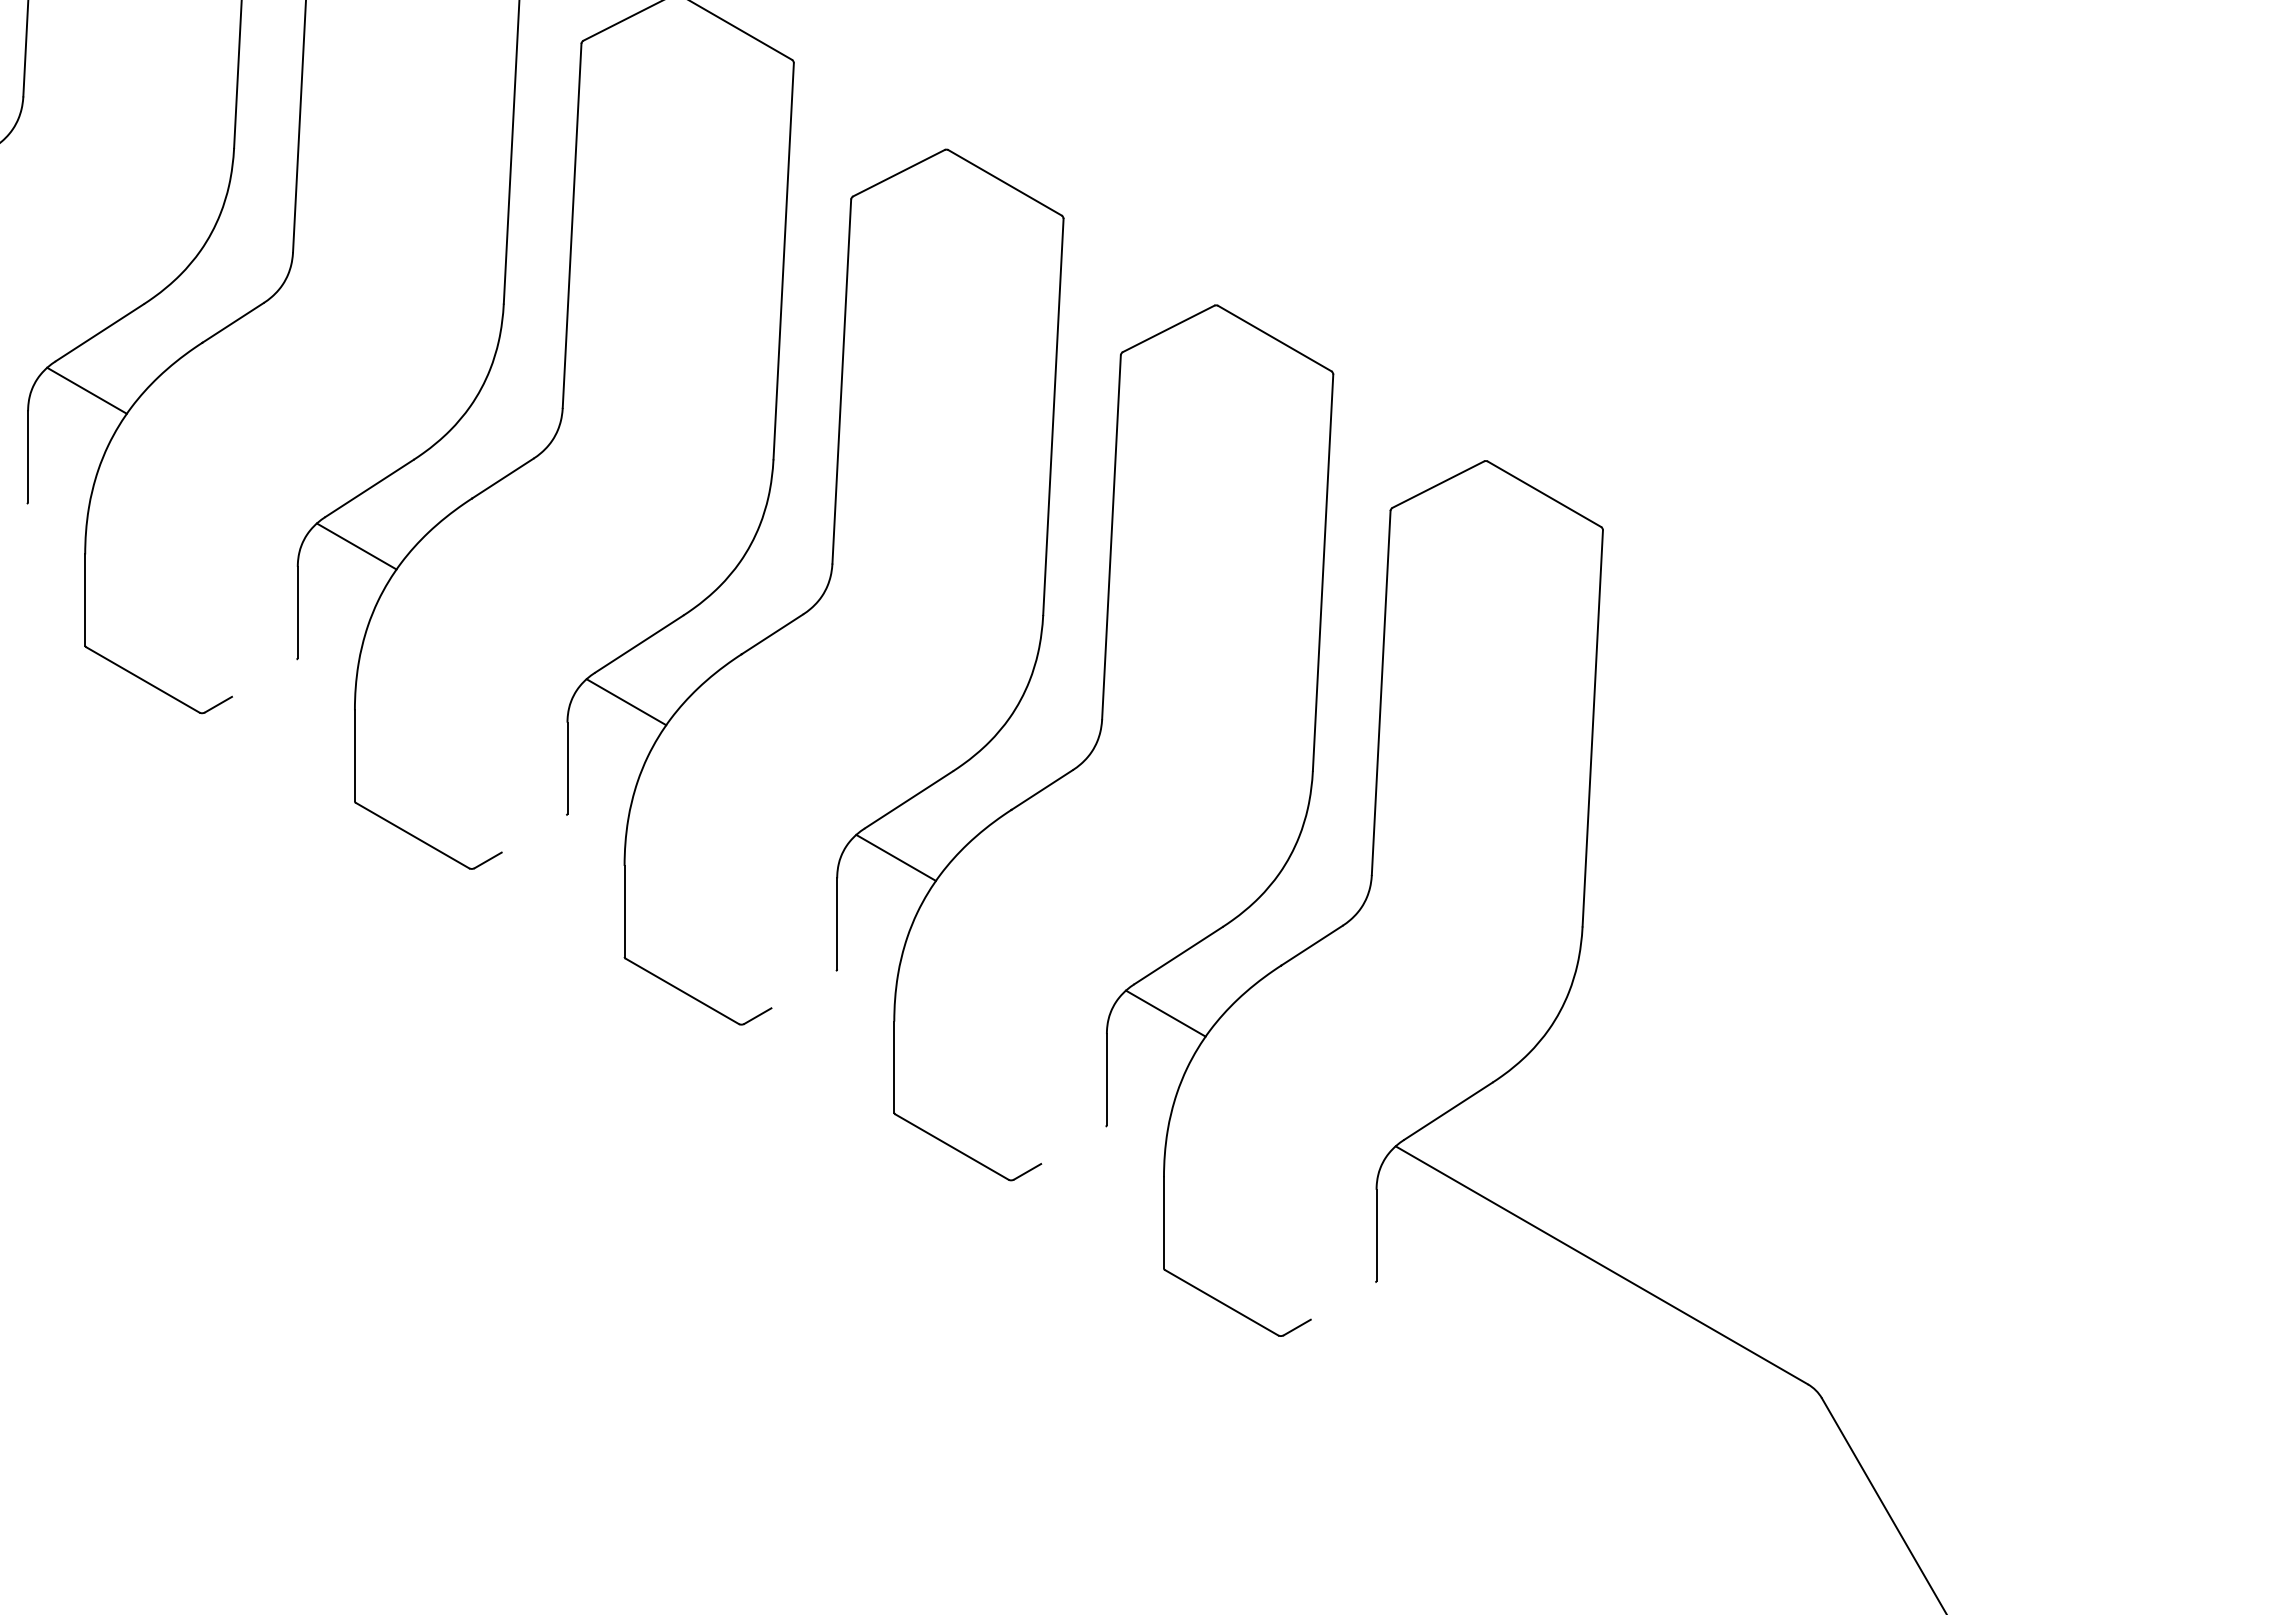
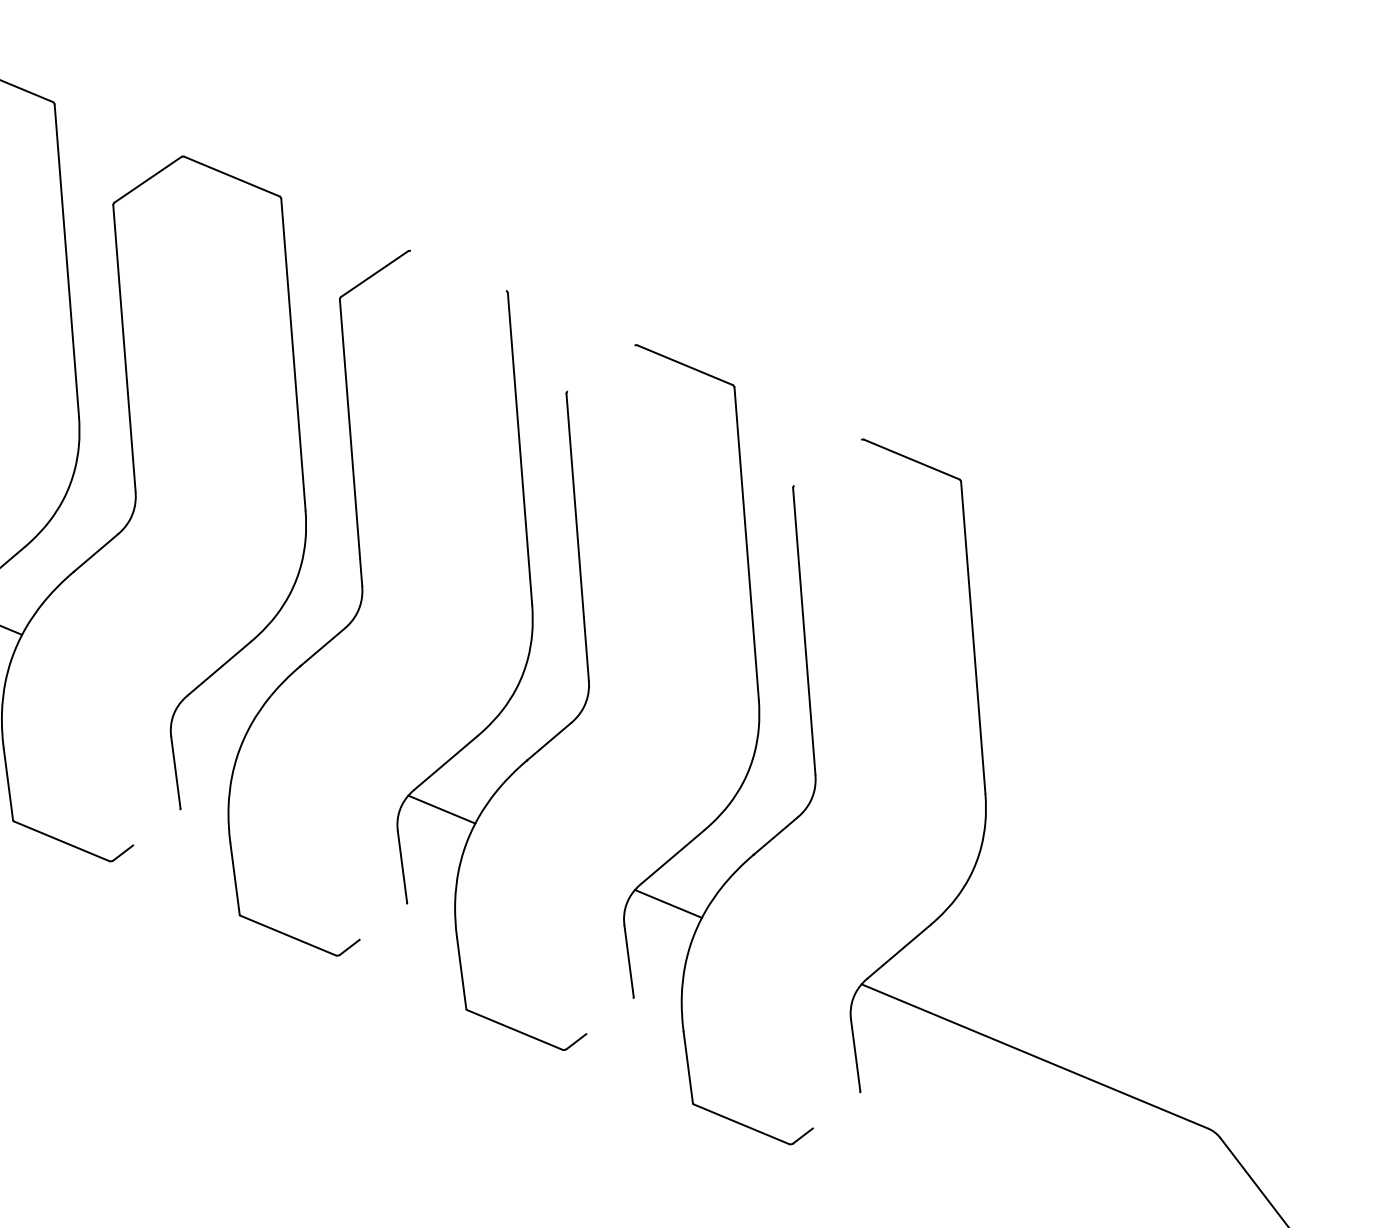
line: (1004, 182) -> (458, 270), removed
line: (1168, 328) -> (601, 368), removed
line: (1438, 484) -> (827, 462), removed
line: (626, 702) -> (215, 715), removed

